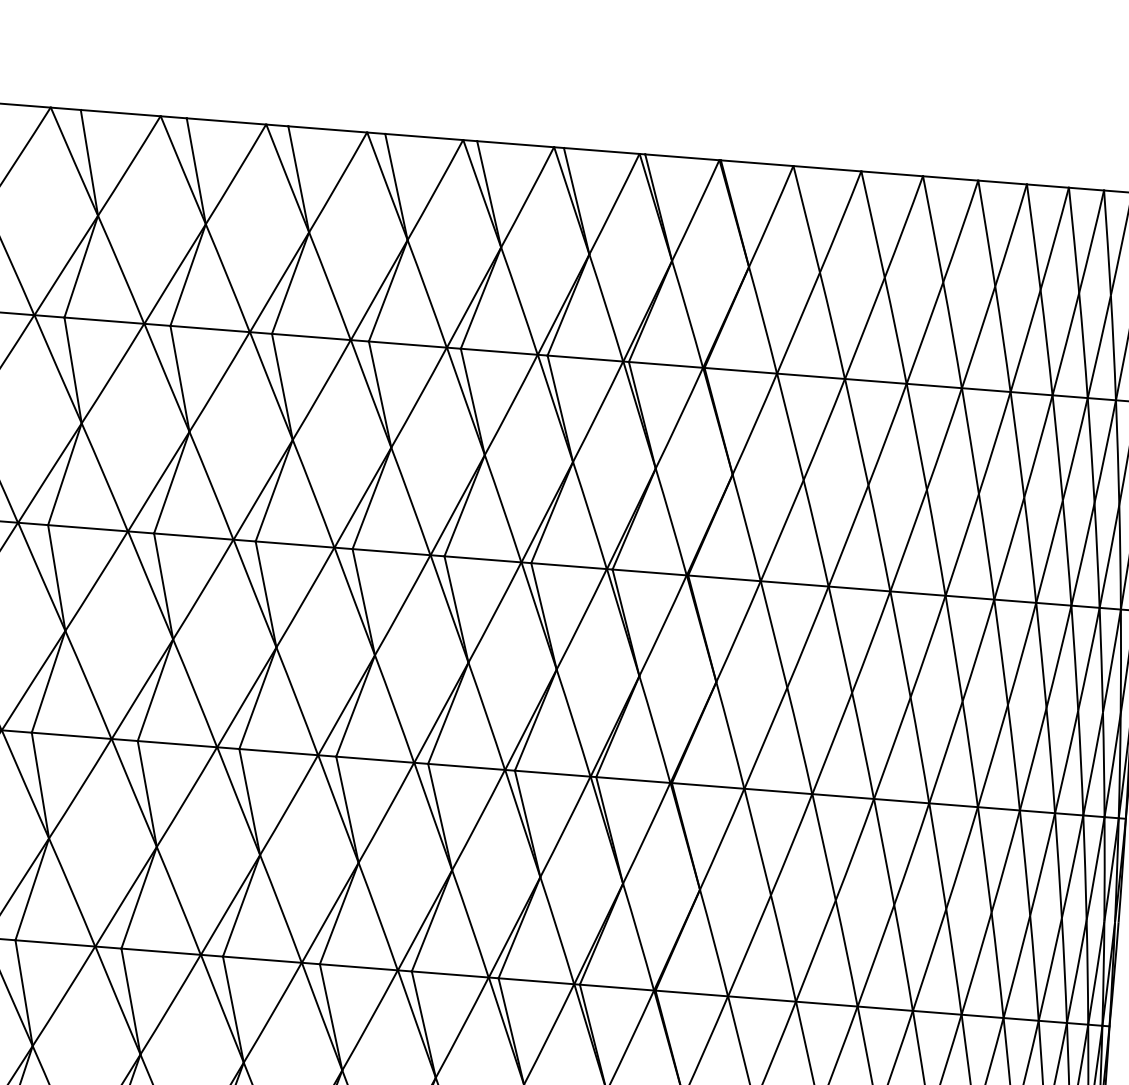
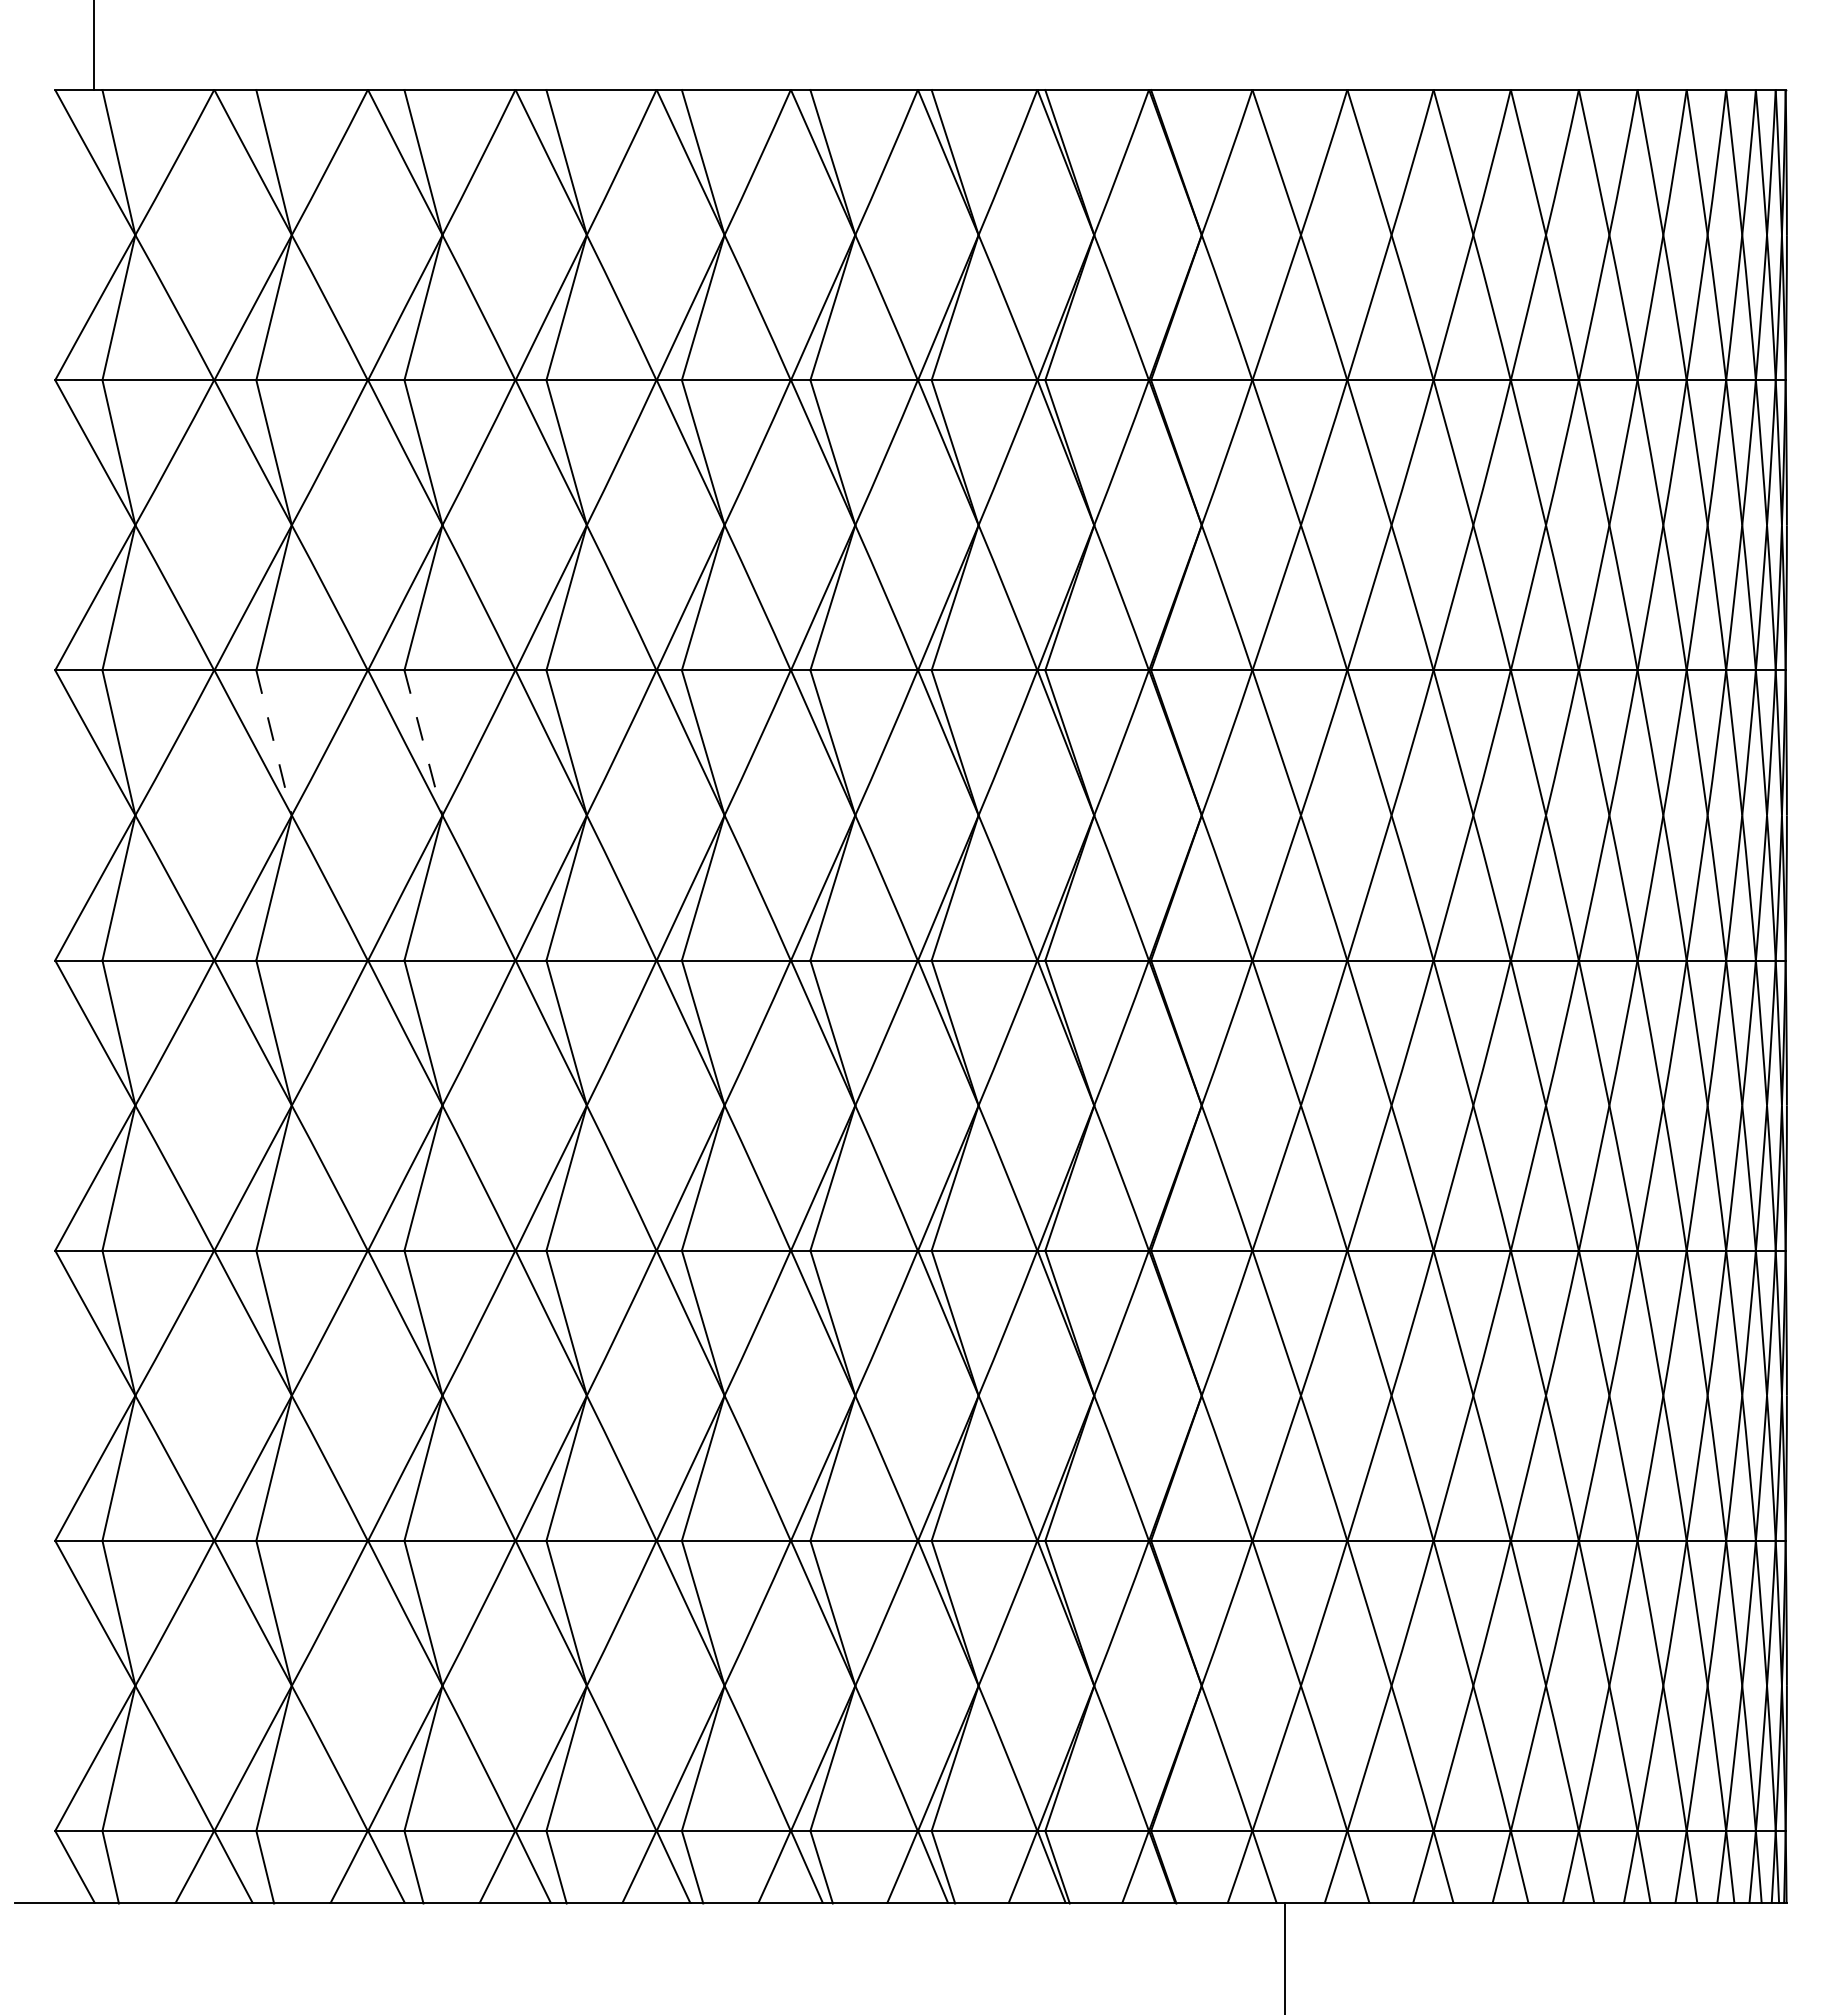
line: (57, 577) -> (274, 742), solid -> dashed
line: (163, 586) -> (423, 742), solid -> dashed

